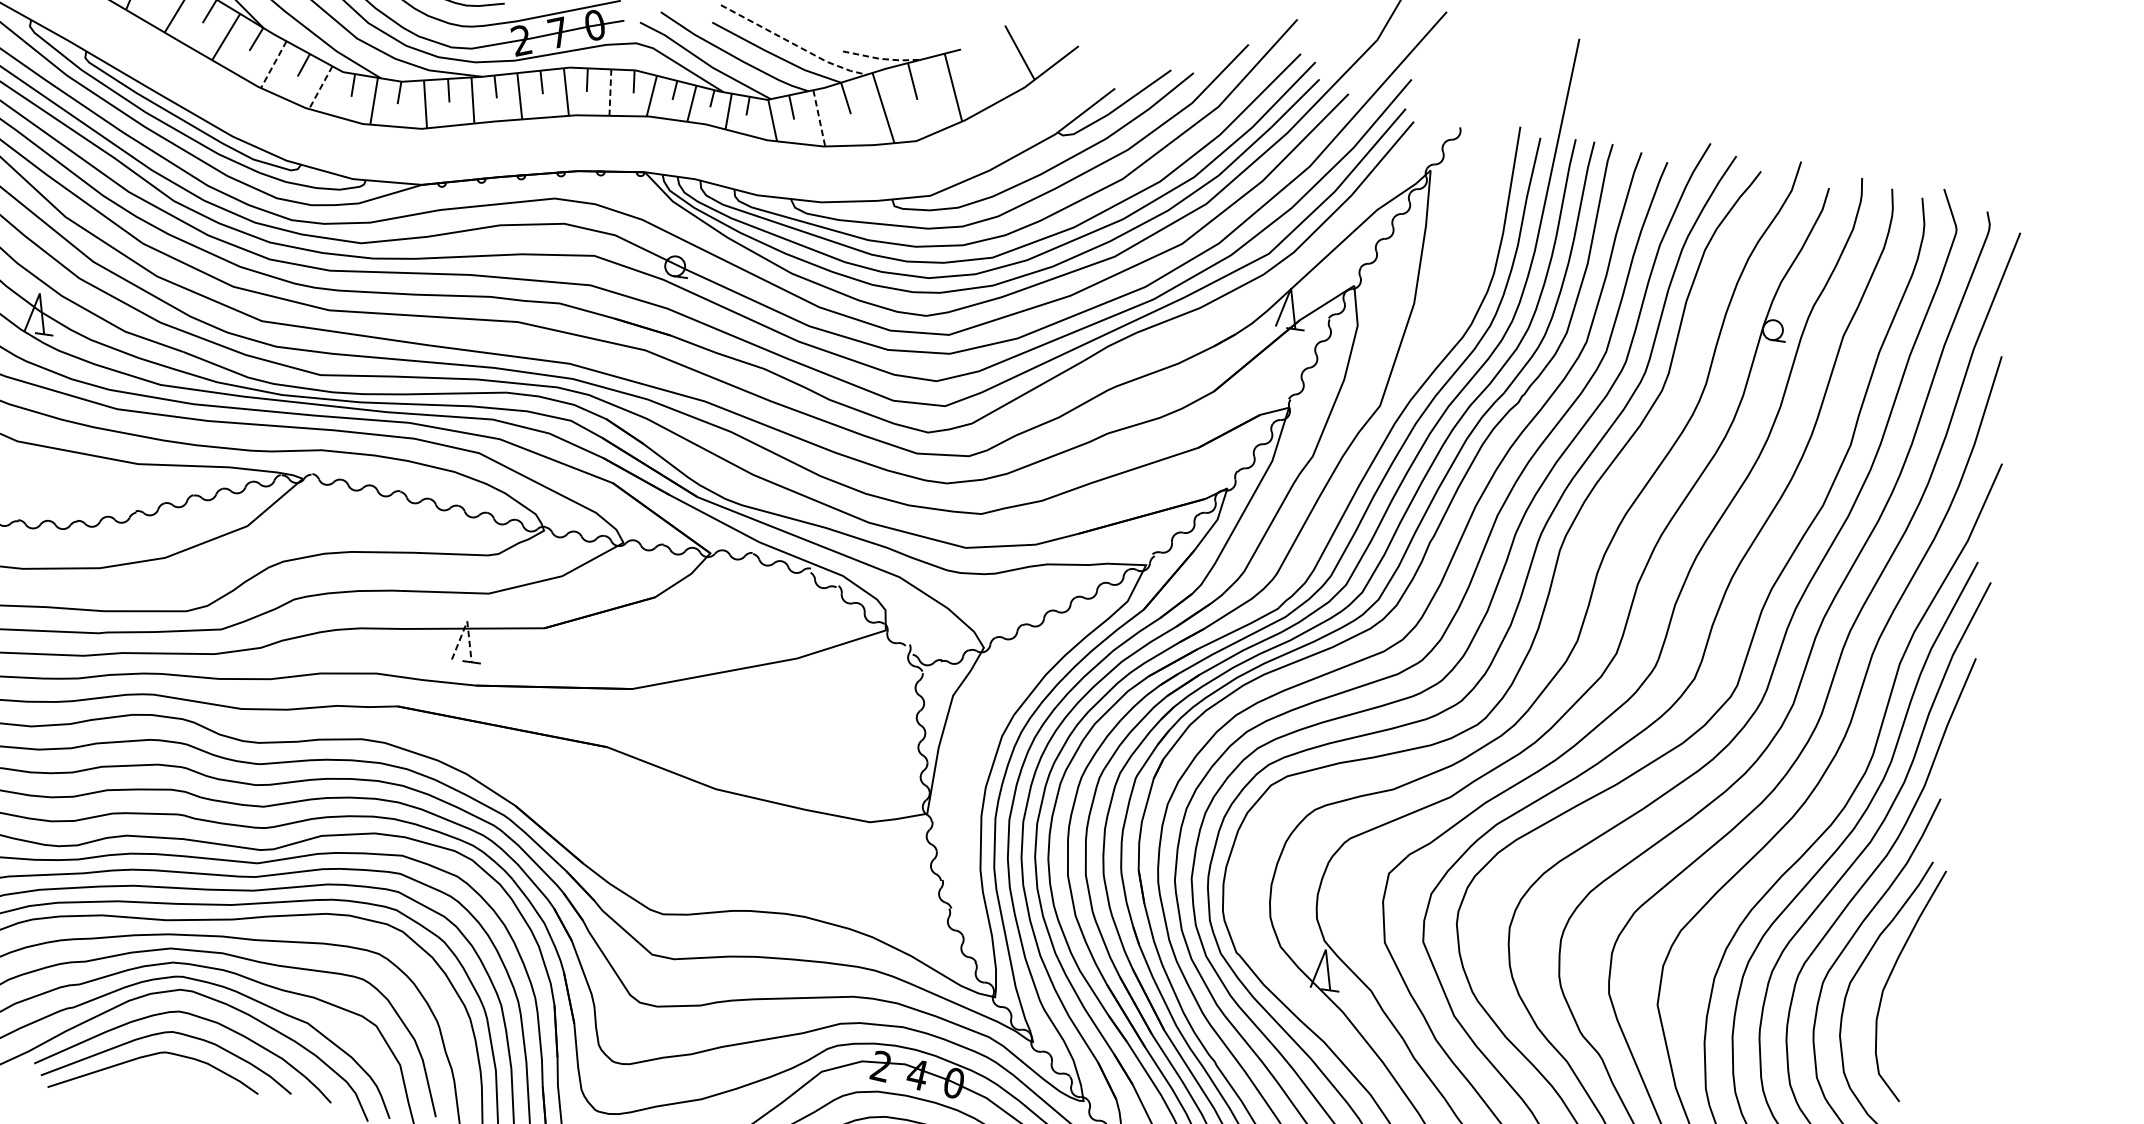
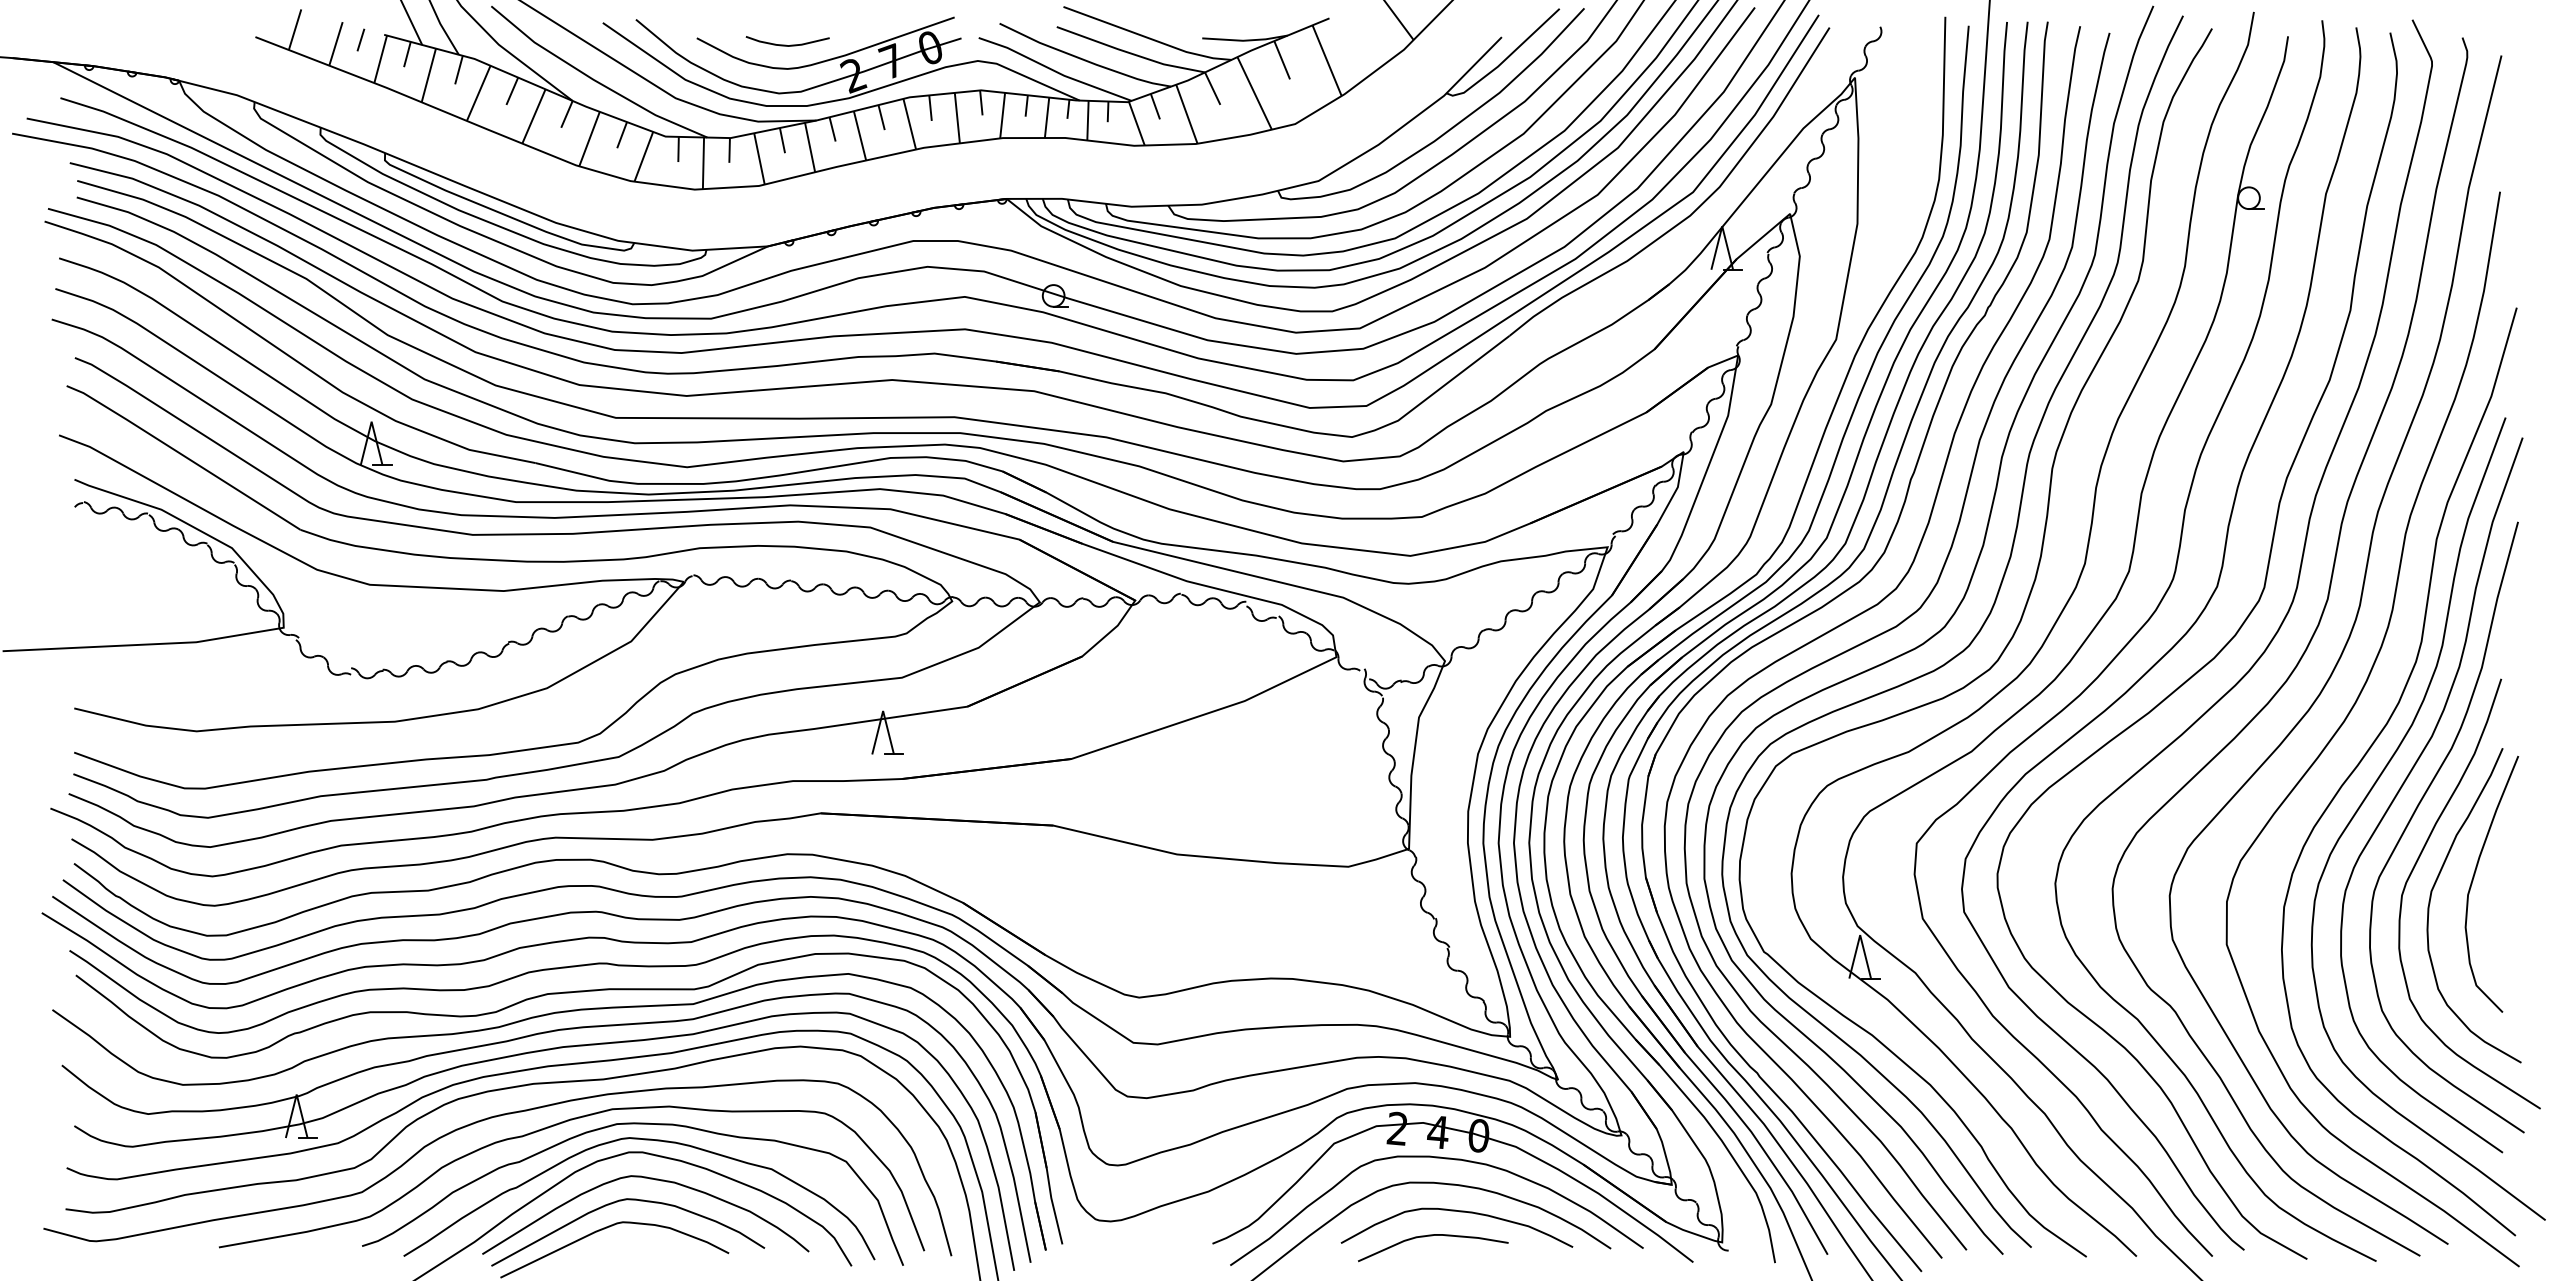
line: (793, 43) -> (1147, 37), dashed -> solid
line: (882, 59) -> (1246, 40), dashed -> solid
line: (273, 65) -> (589, 139), dashed -> solid
line: (320, 87) -> (643, 156), dashed -> solid
line: (610, 92) -> (957, 118), dashed -> solid
line: (819, 118) -> (1187, 114), dashed -> solid
line: (467, 621) -> (883, 711), dashed -> solid

